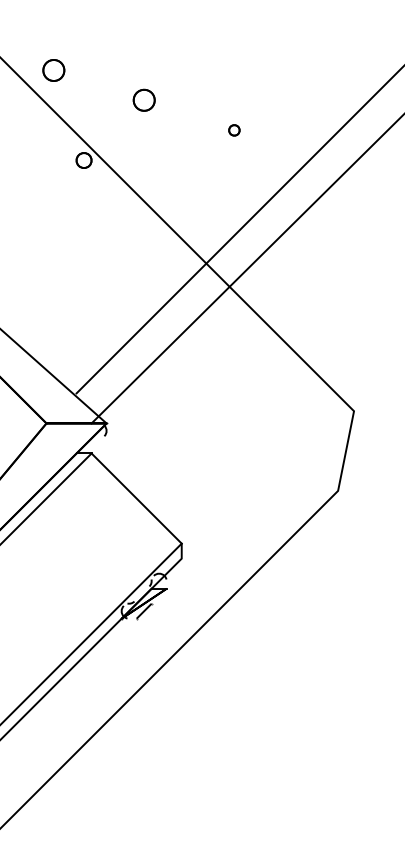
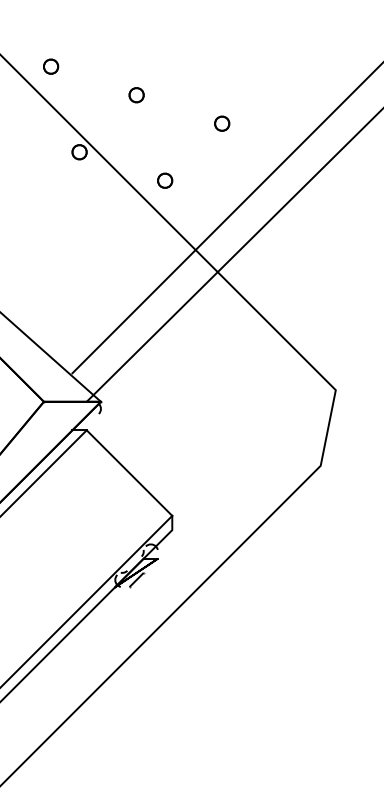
part: (54, 70) -> (51, 66), size x0.71
part: (144, 100) -> (136, 95), size x0.71
part: (234, 130) -> (222, 123), size x1.43
part: (174, 190) -> (165, 180), added

